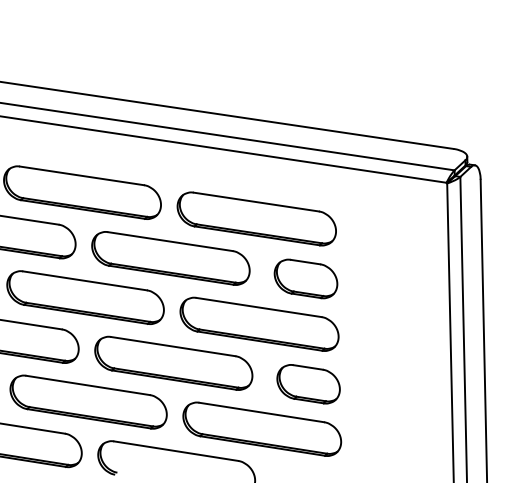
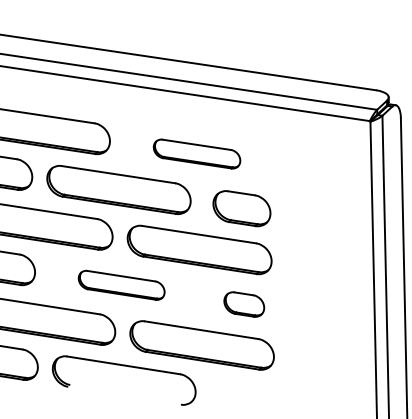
part: (256, 218) -> (196, 153), size x0.6
part: (173, 362) -> (121, 284), size x0.6
part: (308, 384) -> (244, 304), size x0.7

